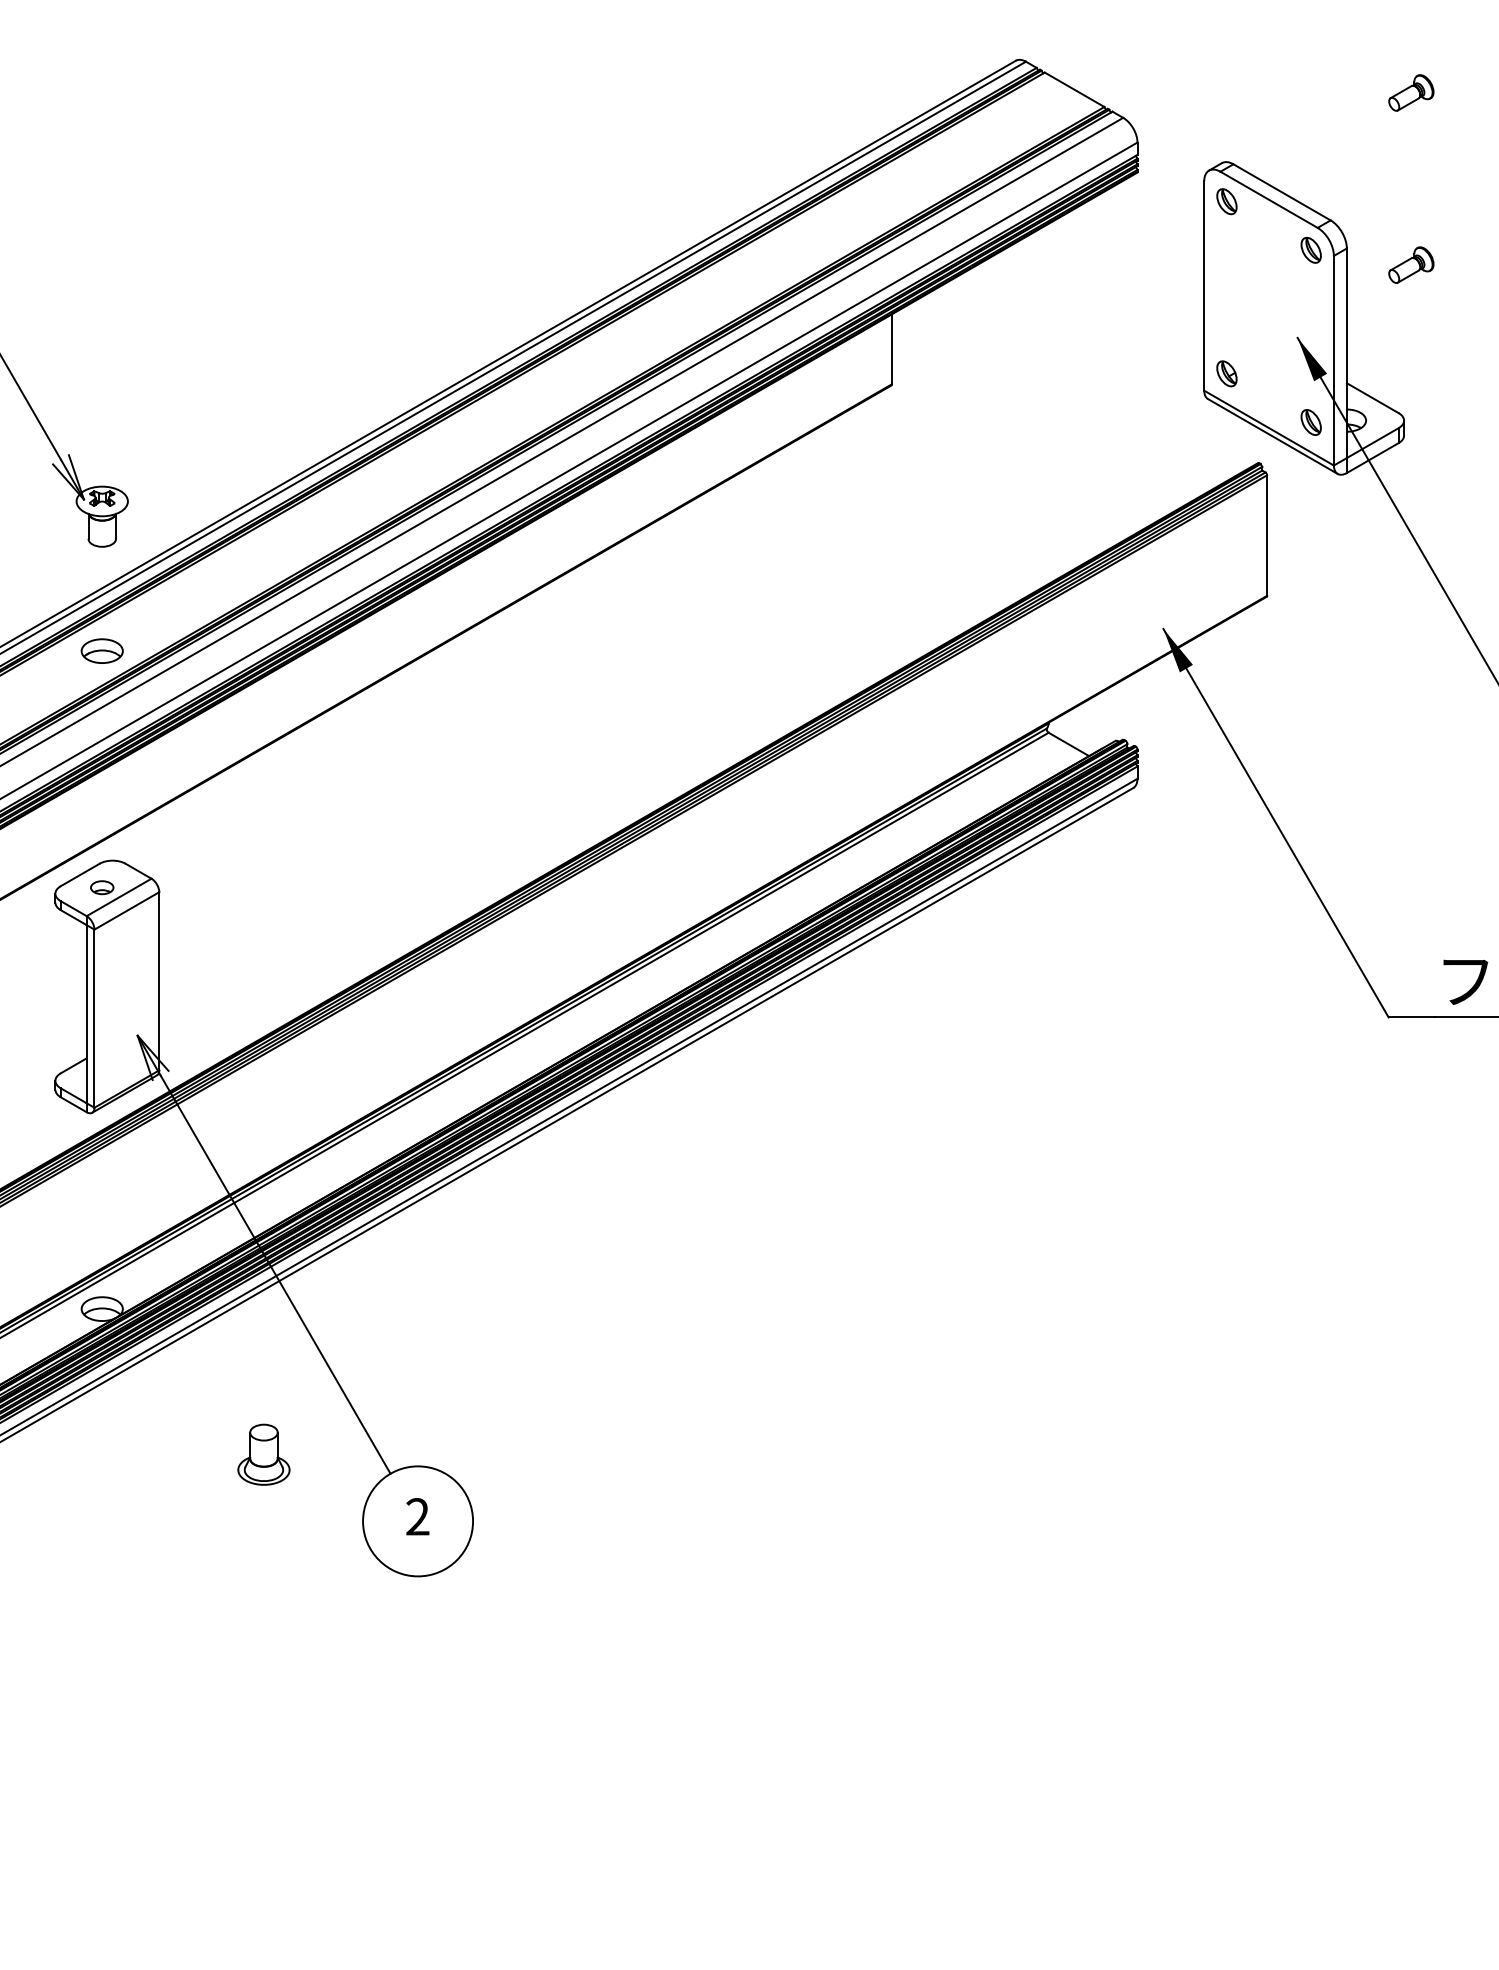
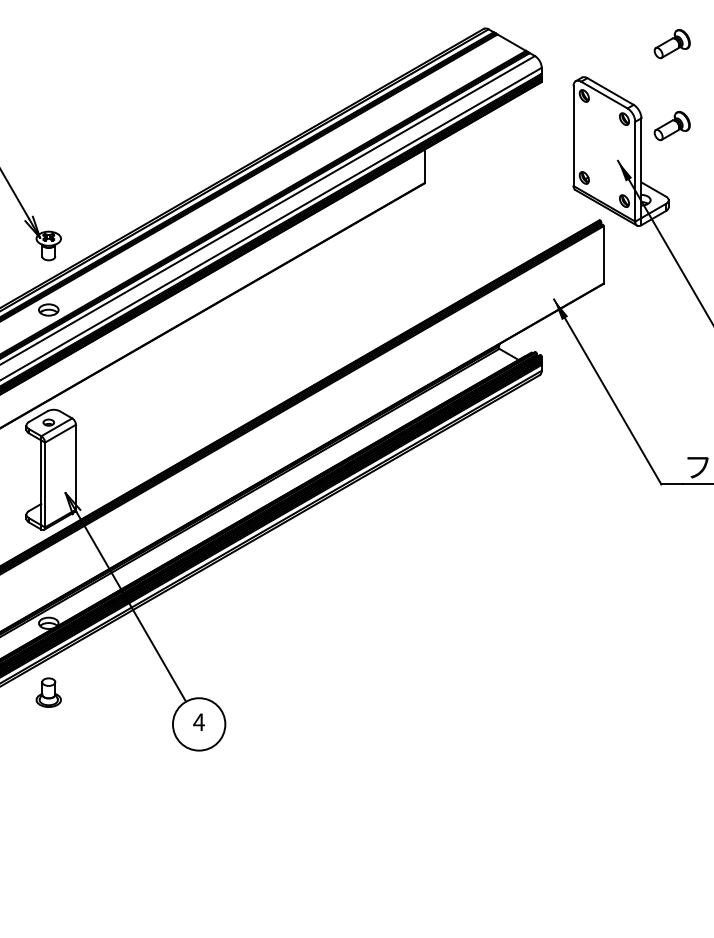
part: (1409, 93) -> (671, 44), size x1.67
part: (1409, 265) -> (671, 126), size x1.67
part: (263, 1454) -> (48, 692), moved
text: (416, 1515) -> (198, 721), 2 -> 4

